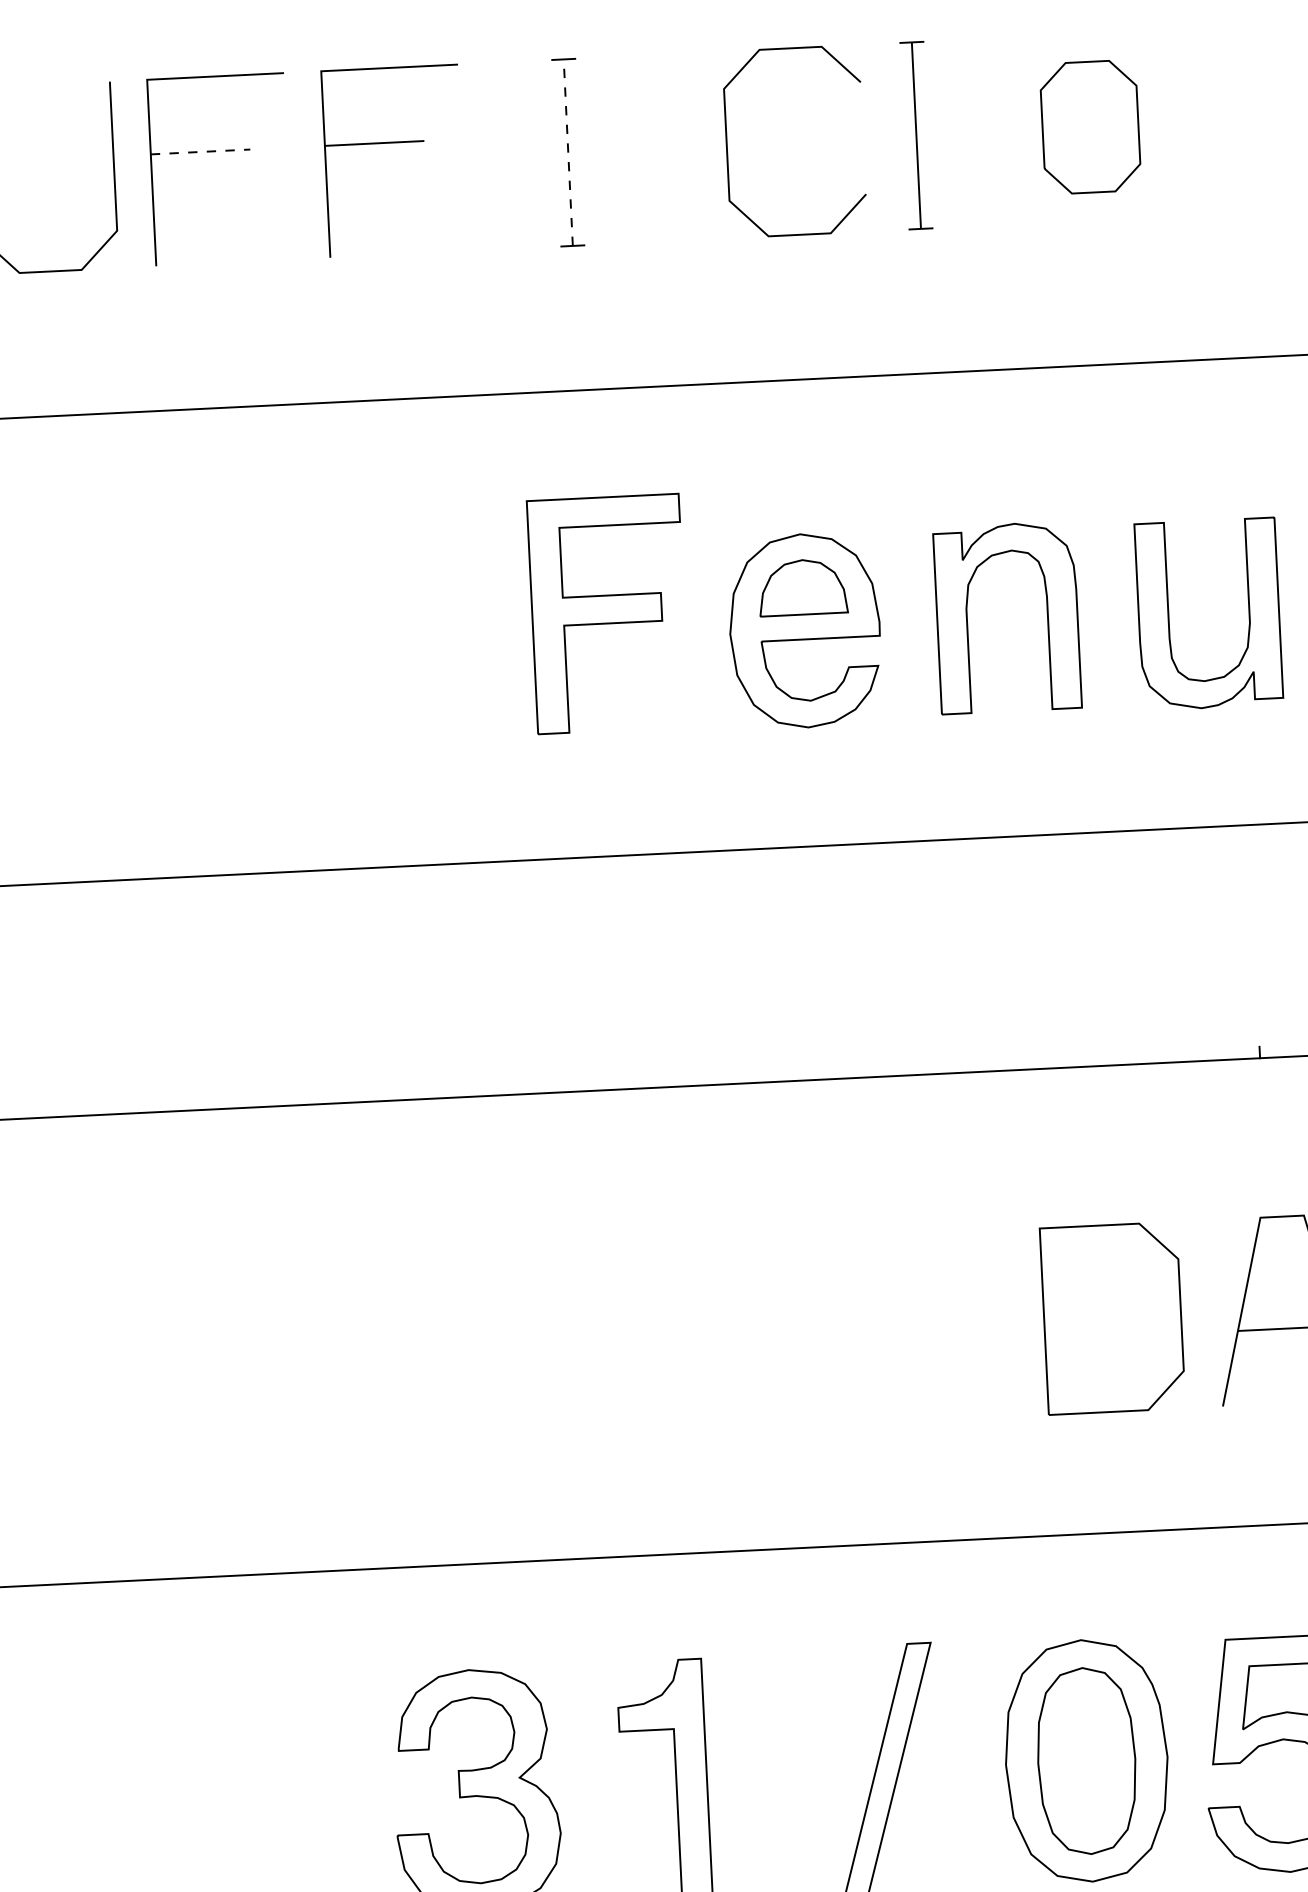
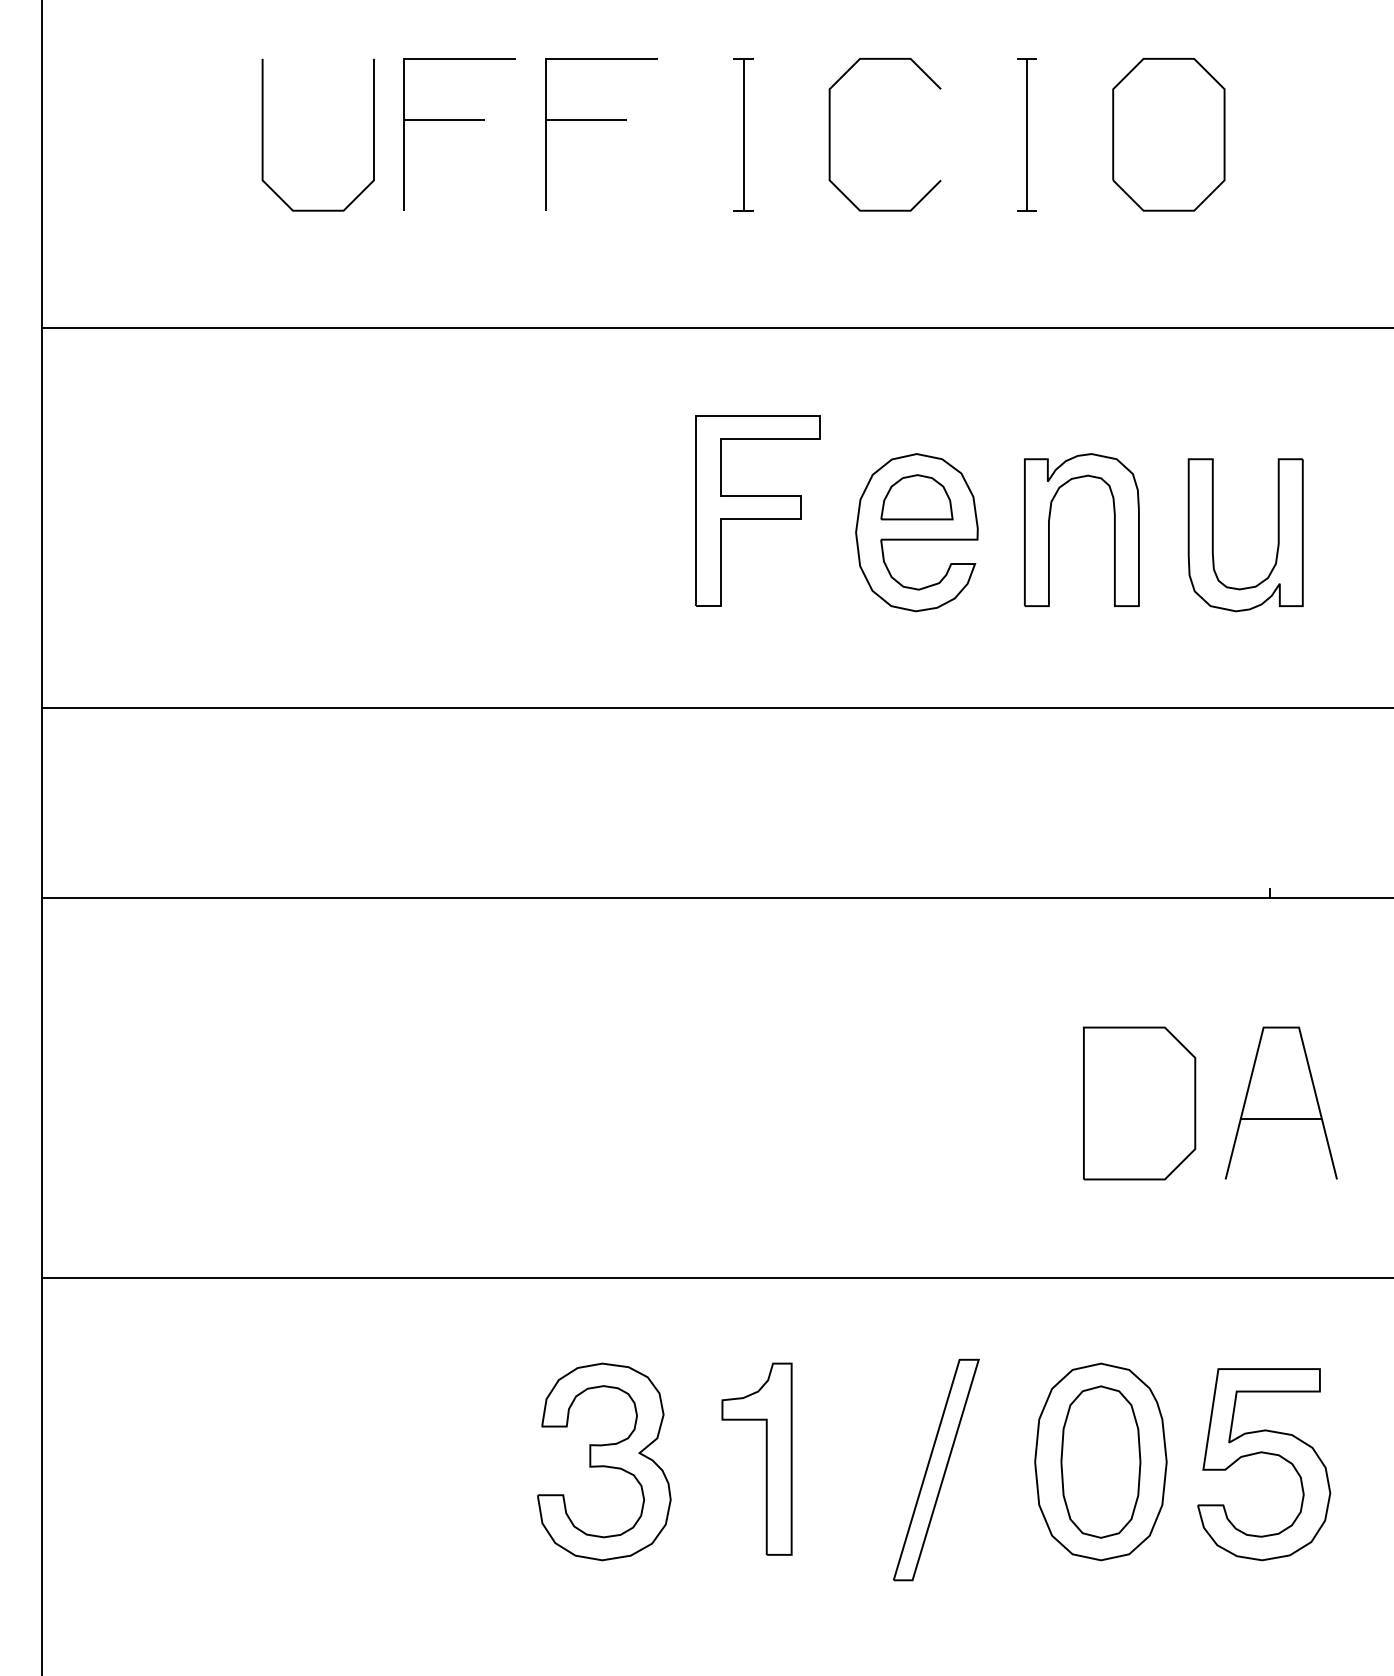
part: (1090, 126) -> (1168, 134), size x1.43
curve: (727, 144) -> (830, 134), moved
line: (200, 151) -> (444, 119), dashed -> solid
line: (568, 152) -> (743, 134), dashed -> solid

